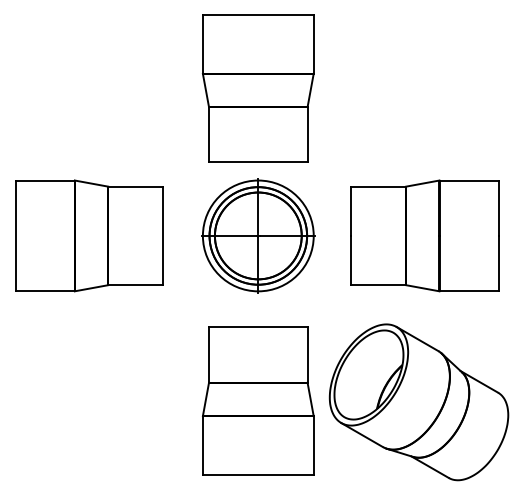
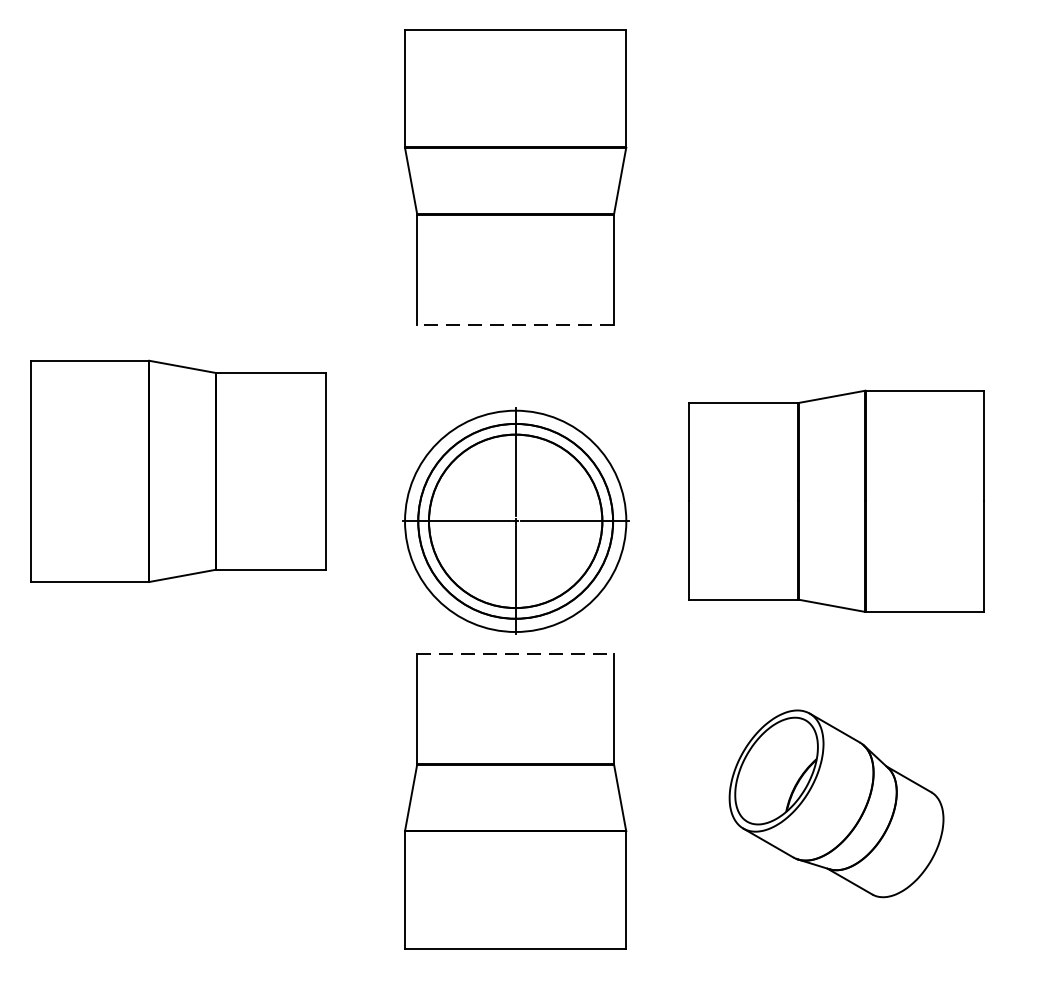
line: (257, 162) -> (514, 324), solid -> dashed
part: (258, 235) -> (516, 520), moved
part: (424, 235) -> (835, 500), moved
line: (258, 327) -> (516, 654), solid -> dashed
part: (418, 402) -> (835, 804), size x0.6

